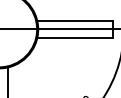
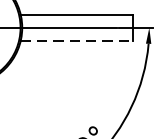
line: (75, 38) -> (77, 41), solid -> dashed

